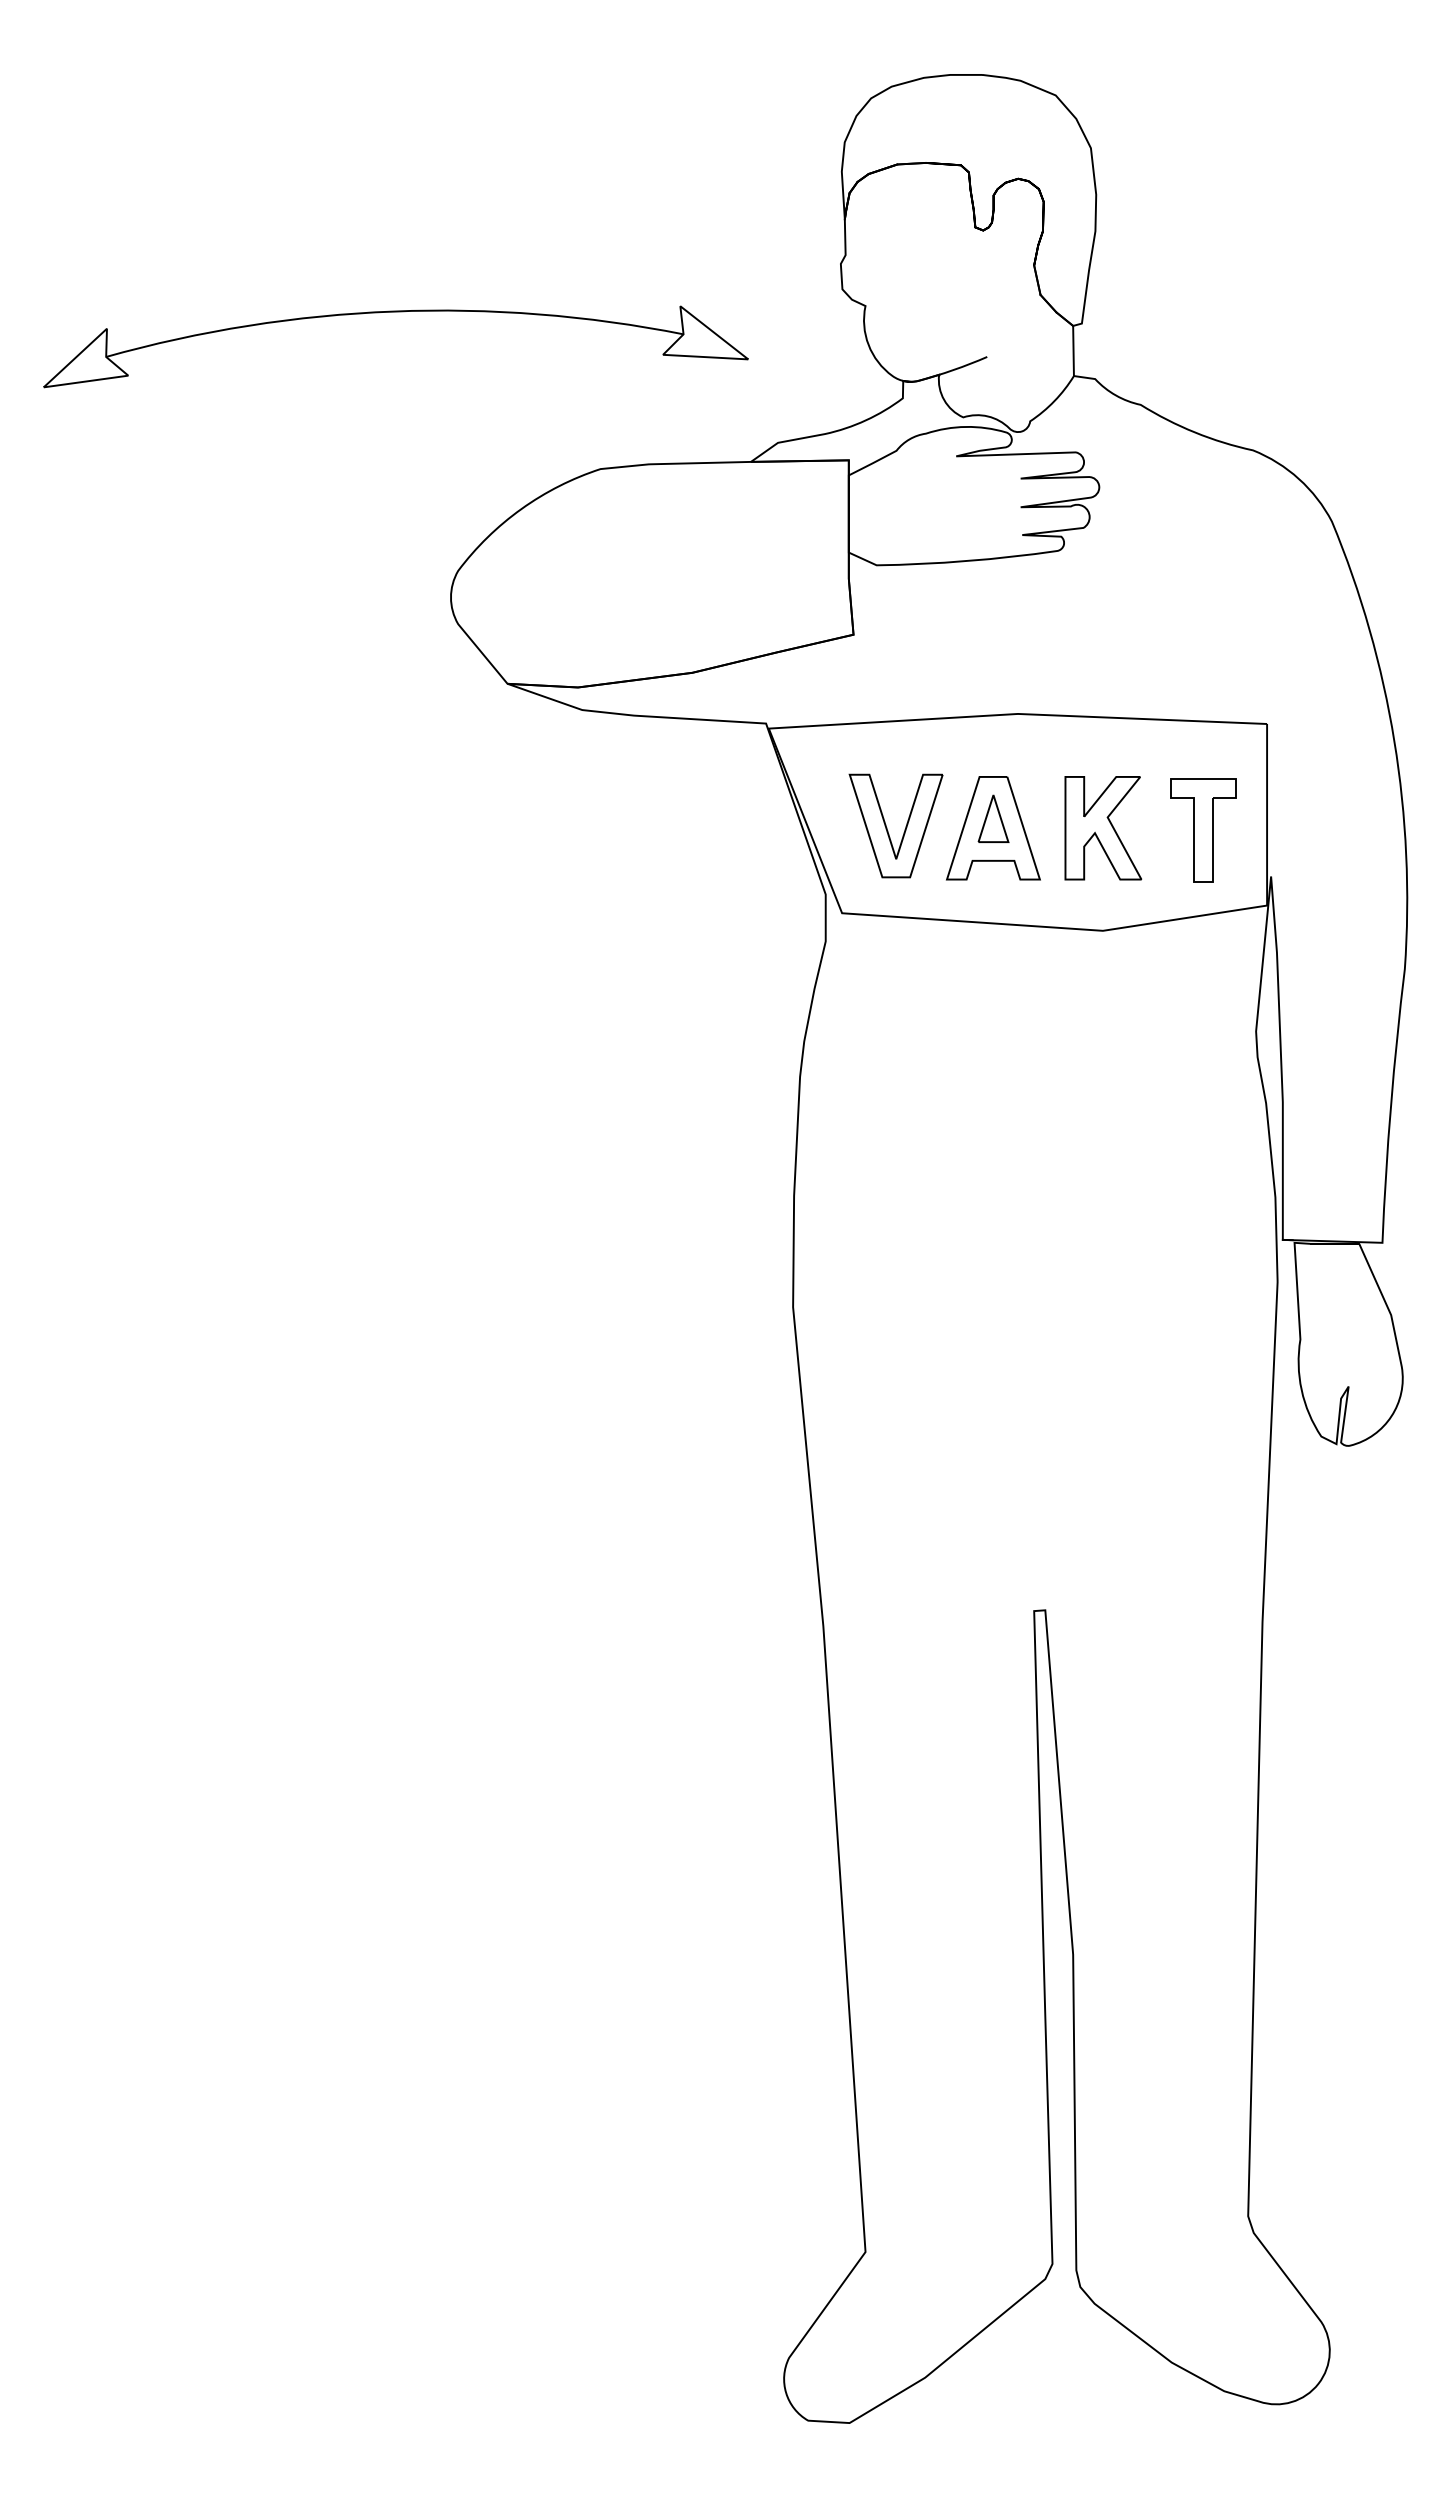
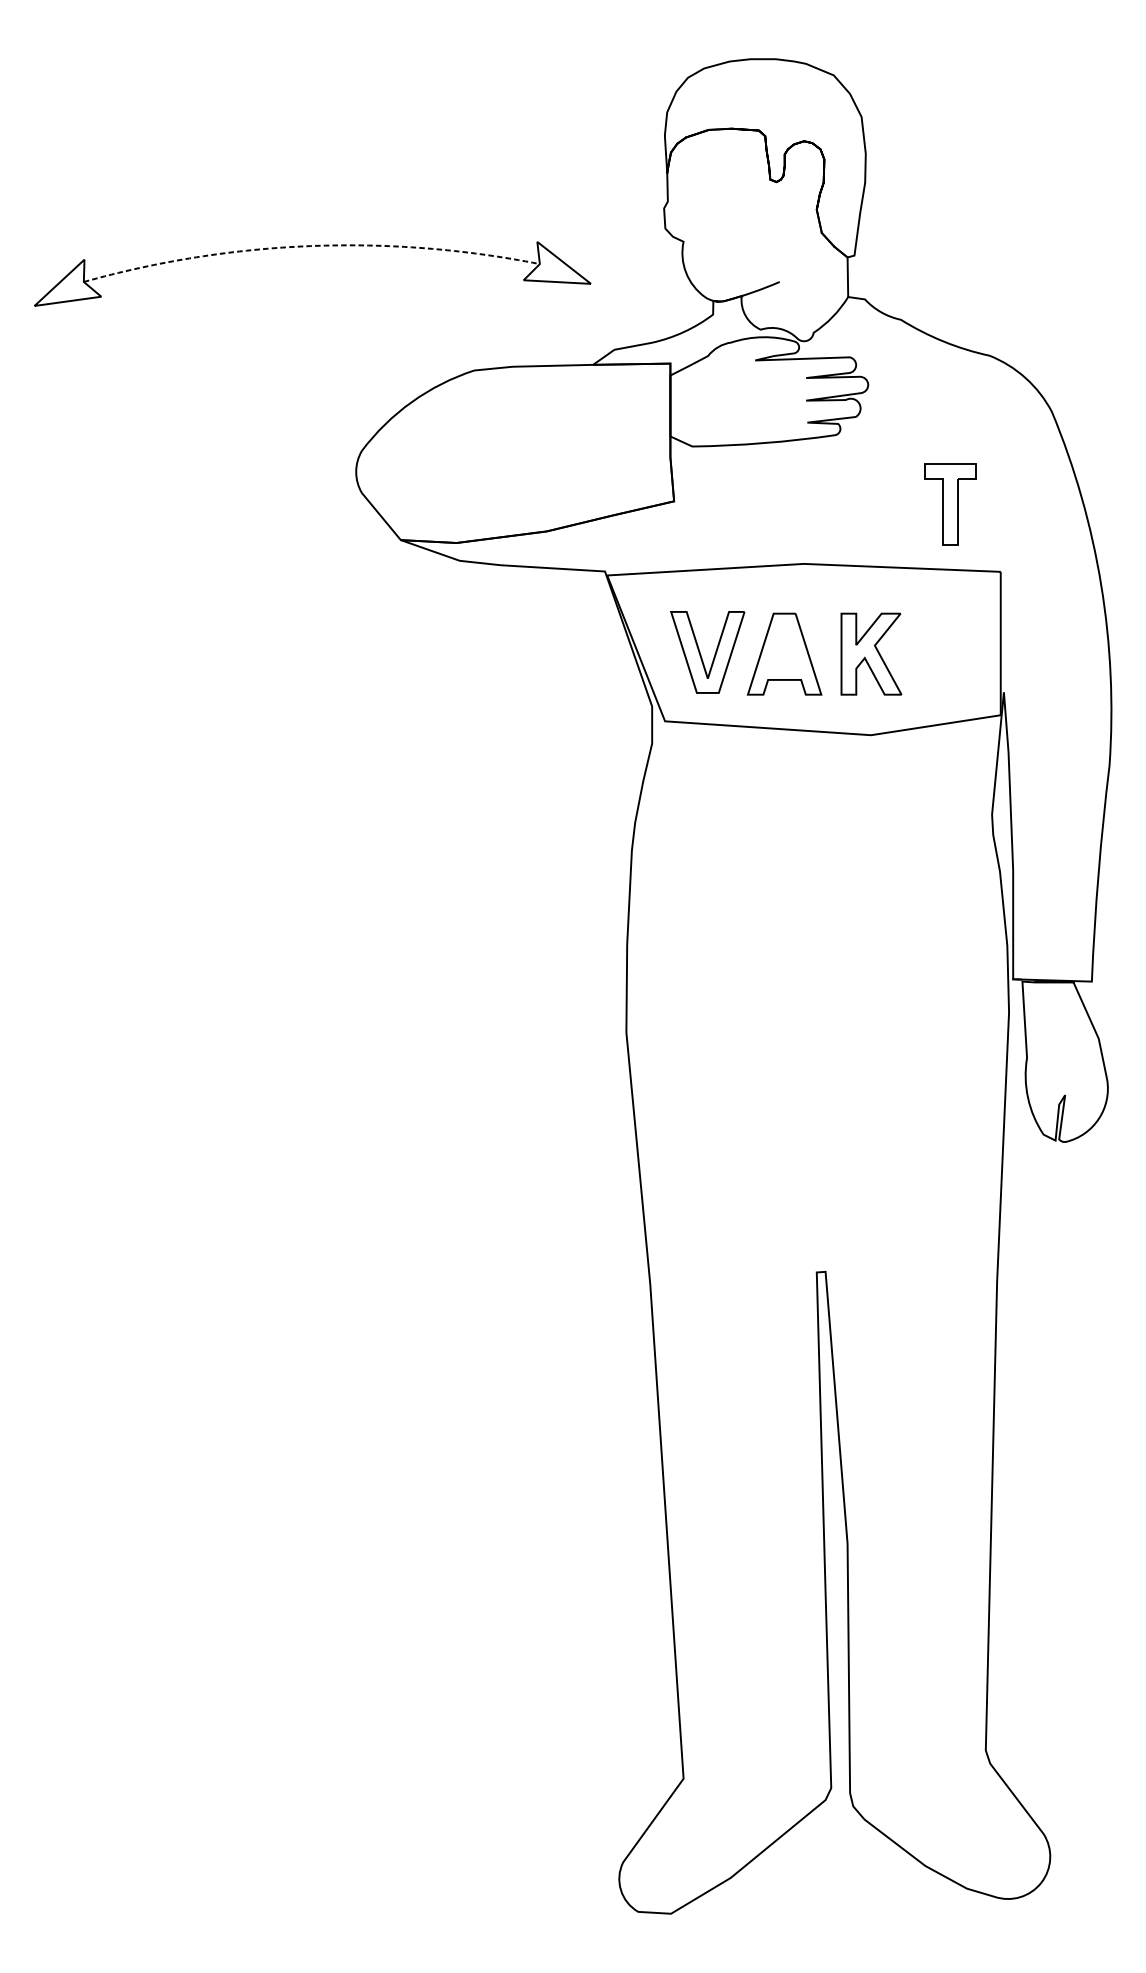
line: (393, 311) -> (310, 246), solid -> dashed
part: (993, 818) -> (784, 646), removed
part: (1203, 830) -> (950, 504), moved

